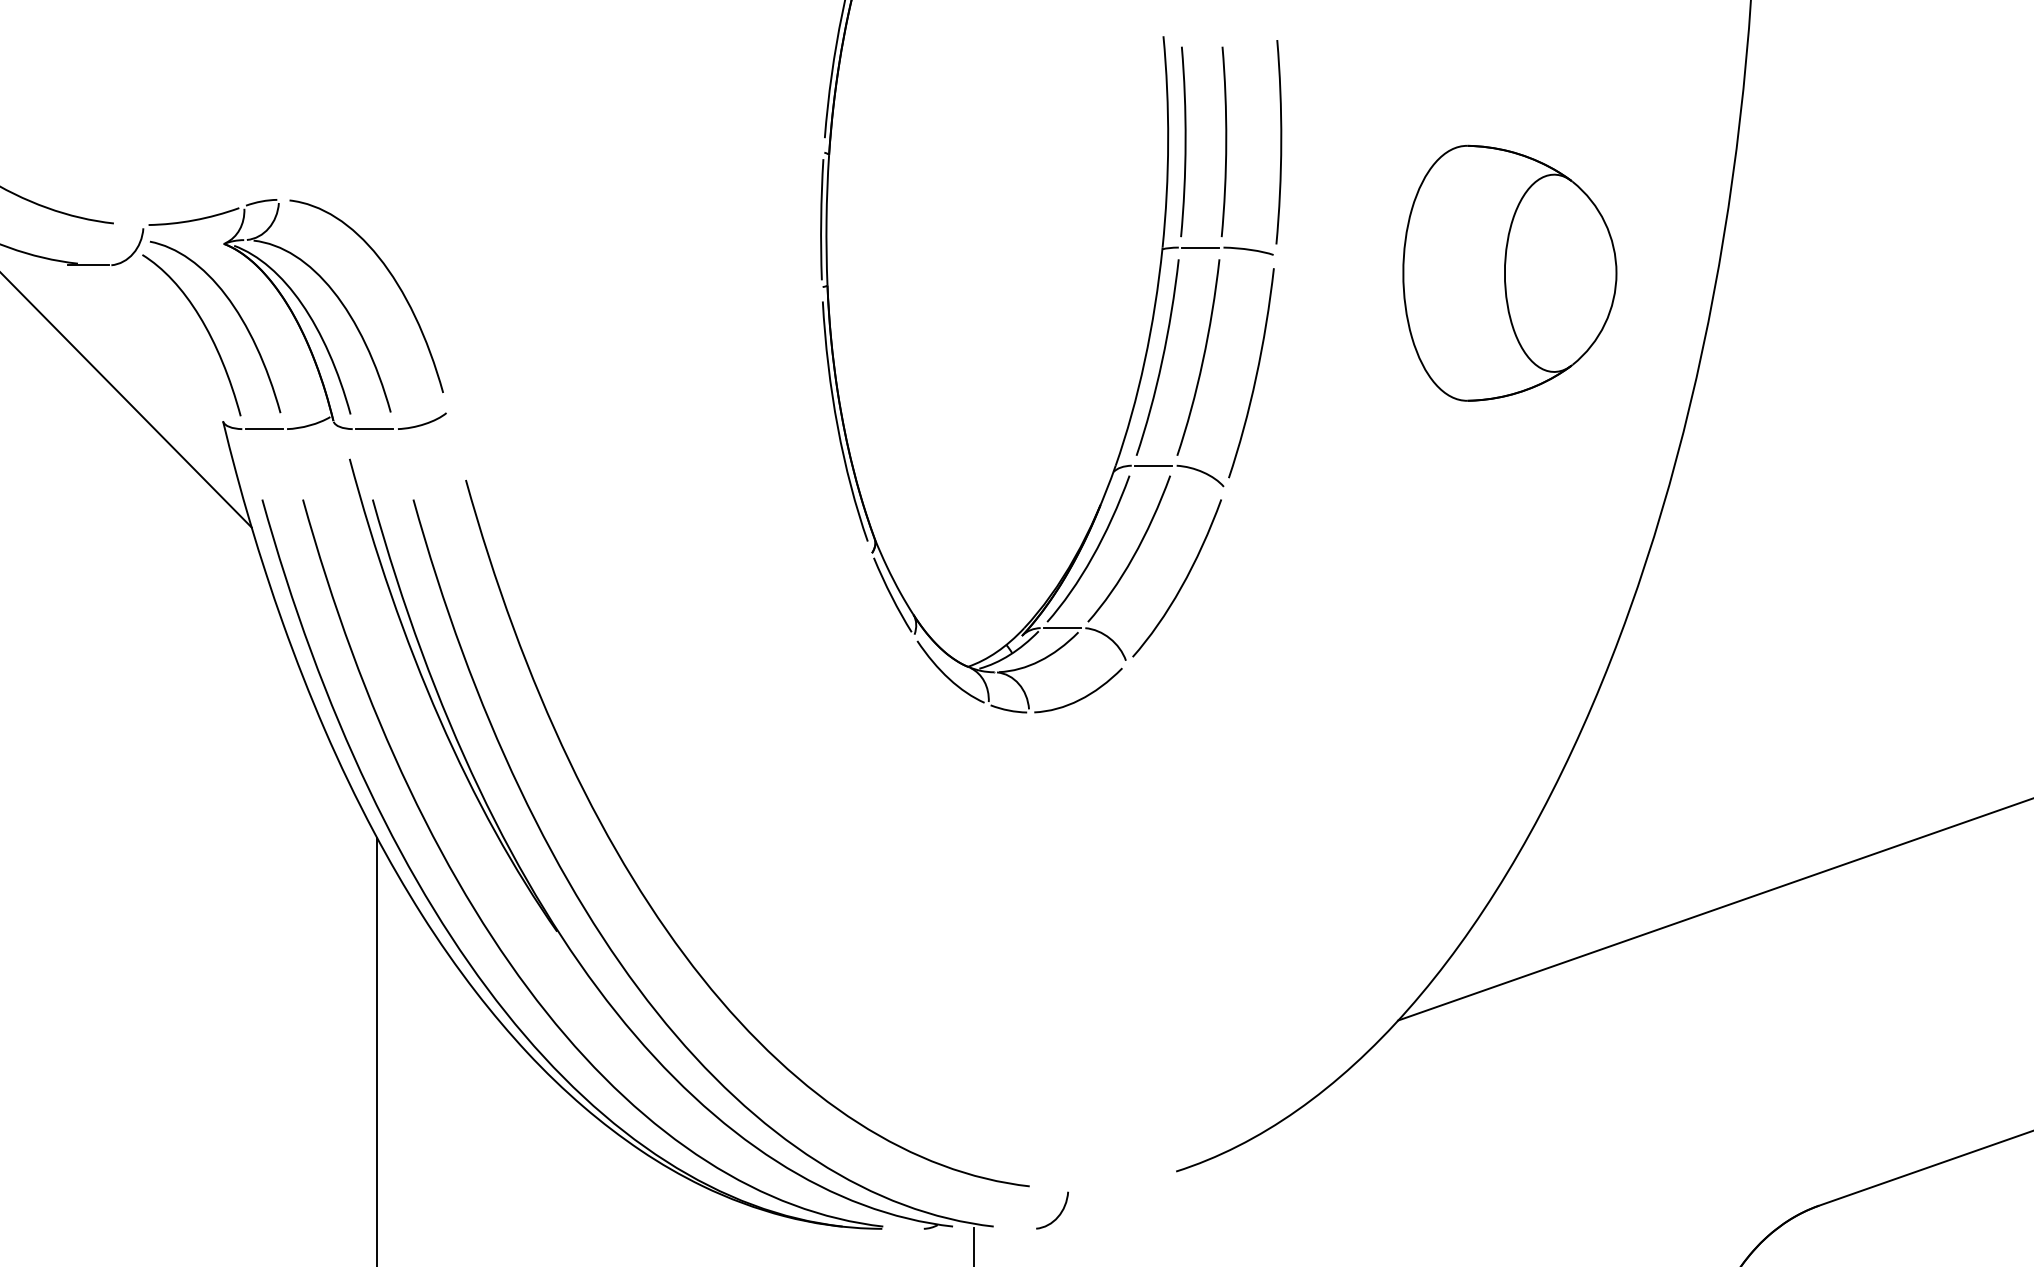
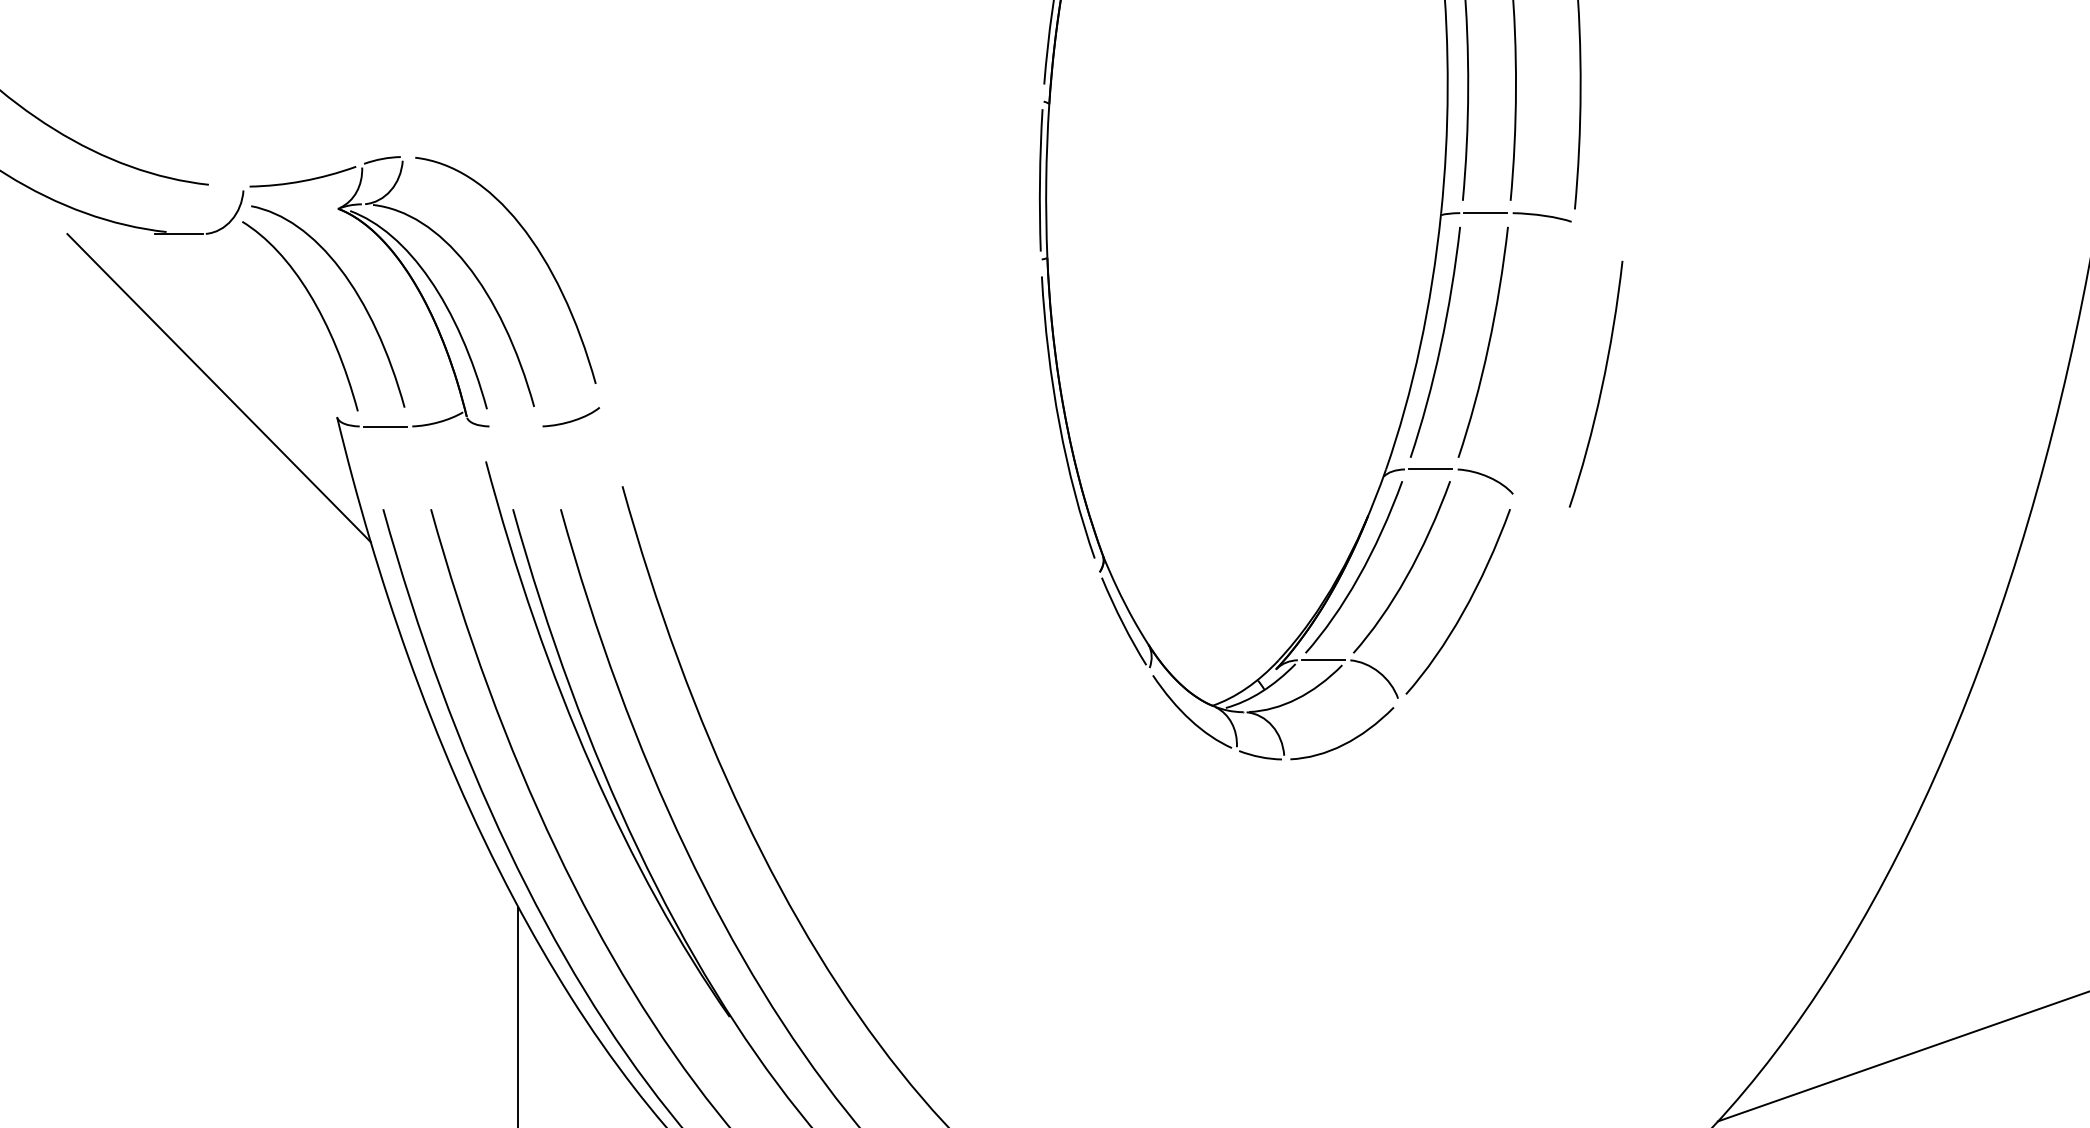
part: (1509, 272) -> (1848, 242), removed
curve: (1255, 374) -> (1600, 385), moved
line: (374, 429) -> (515, 426), removed

